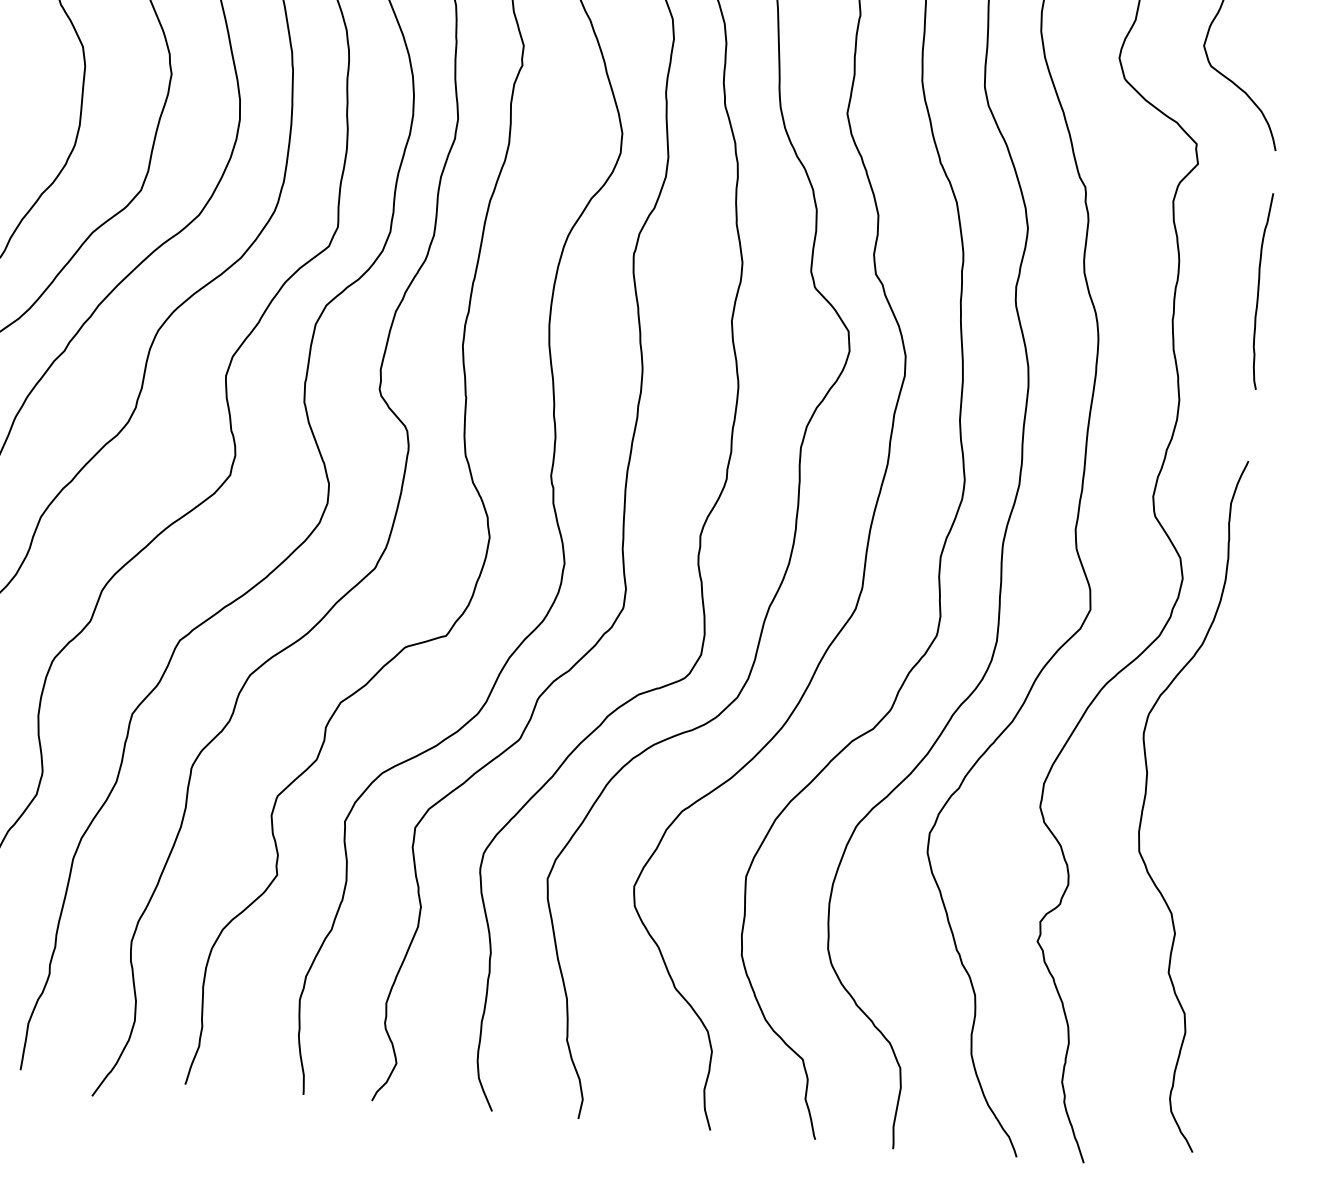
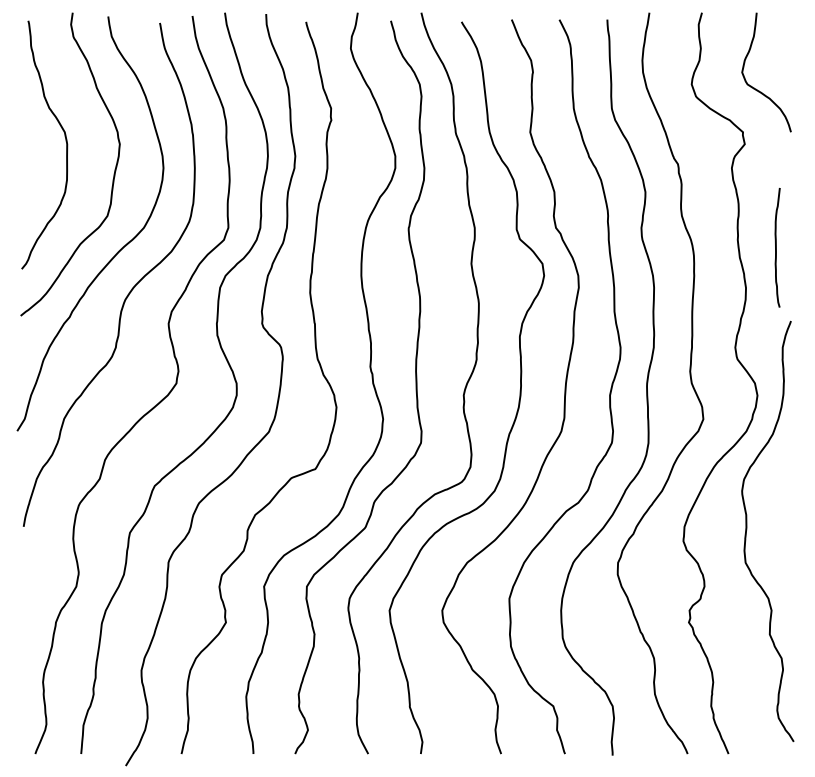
curve: (1259, 290) -> (776, 247), moved

